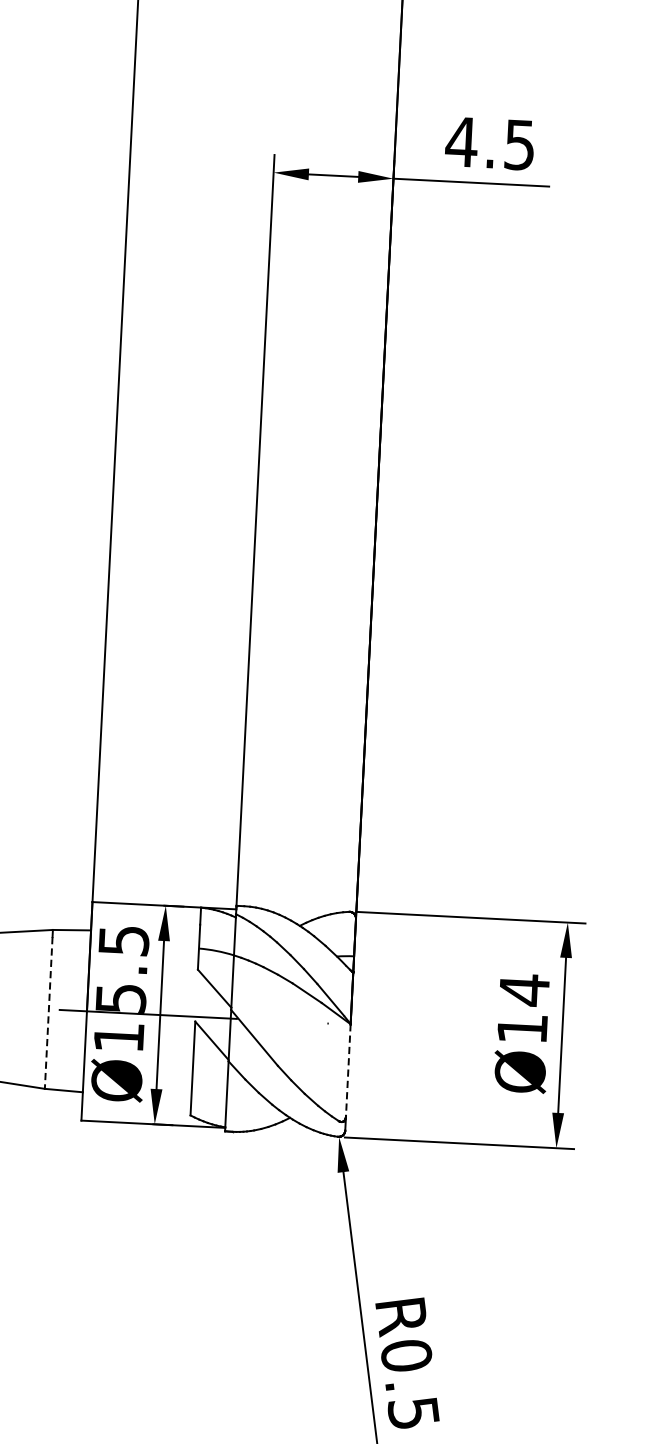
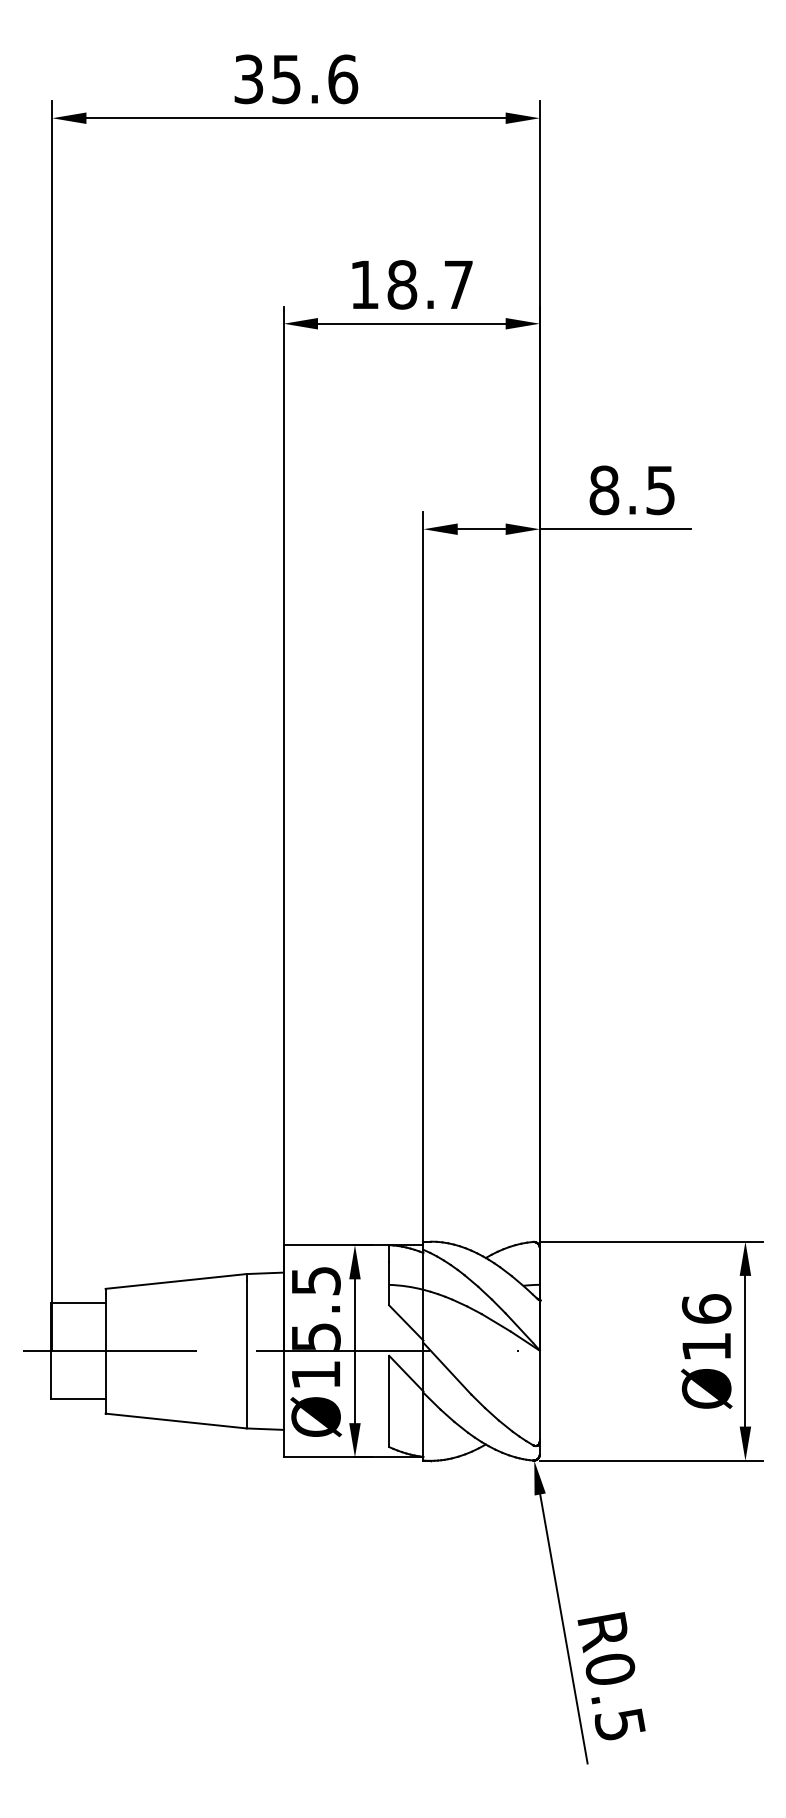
text: (460, 142) -> (603, 490), 4.5 -> 8.5
text: (524, 989) -> (706, 1308), Ø14 -> Ø16
line: (48, 1012) -> (246, 1354), dashed -> solid
line: (347, 1070) -> (539, 1395), dashed -> solid

